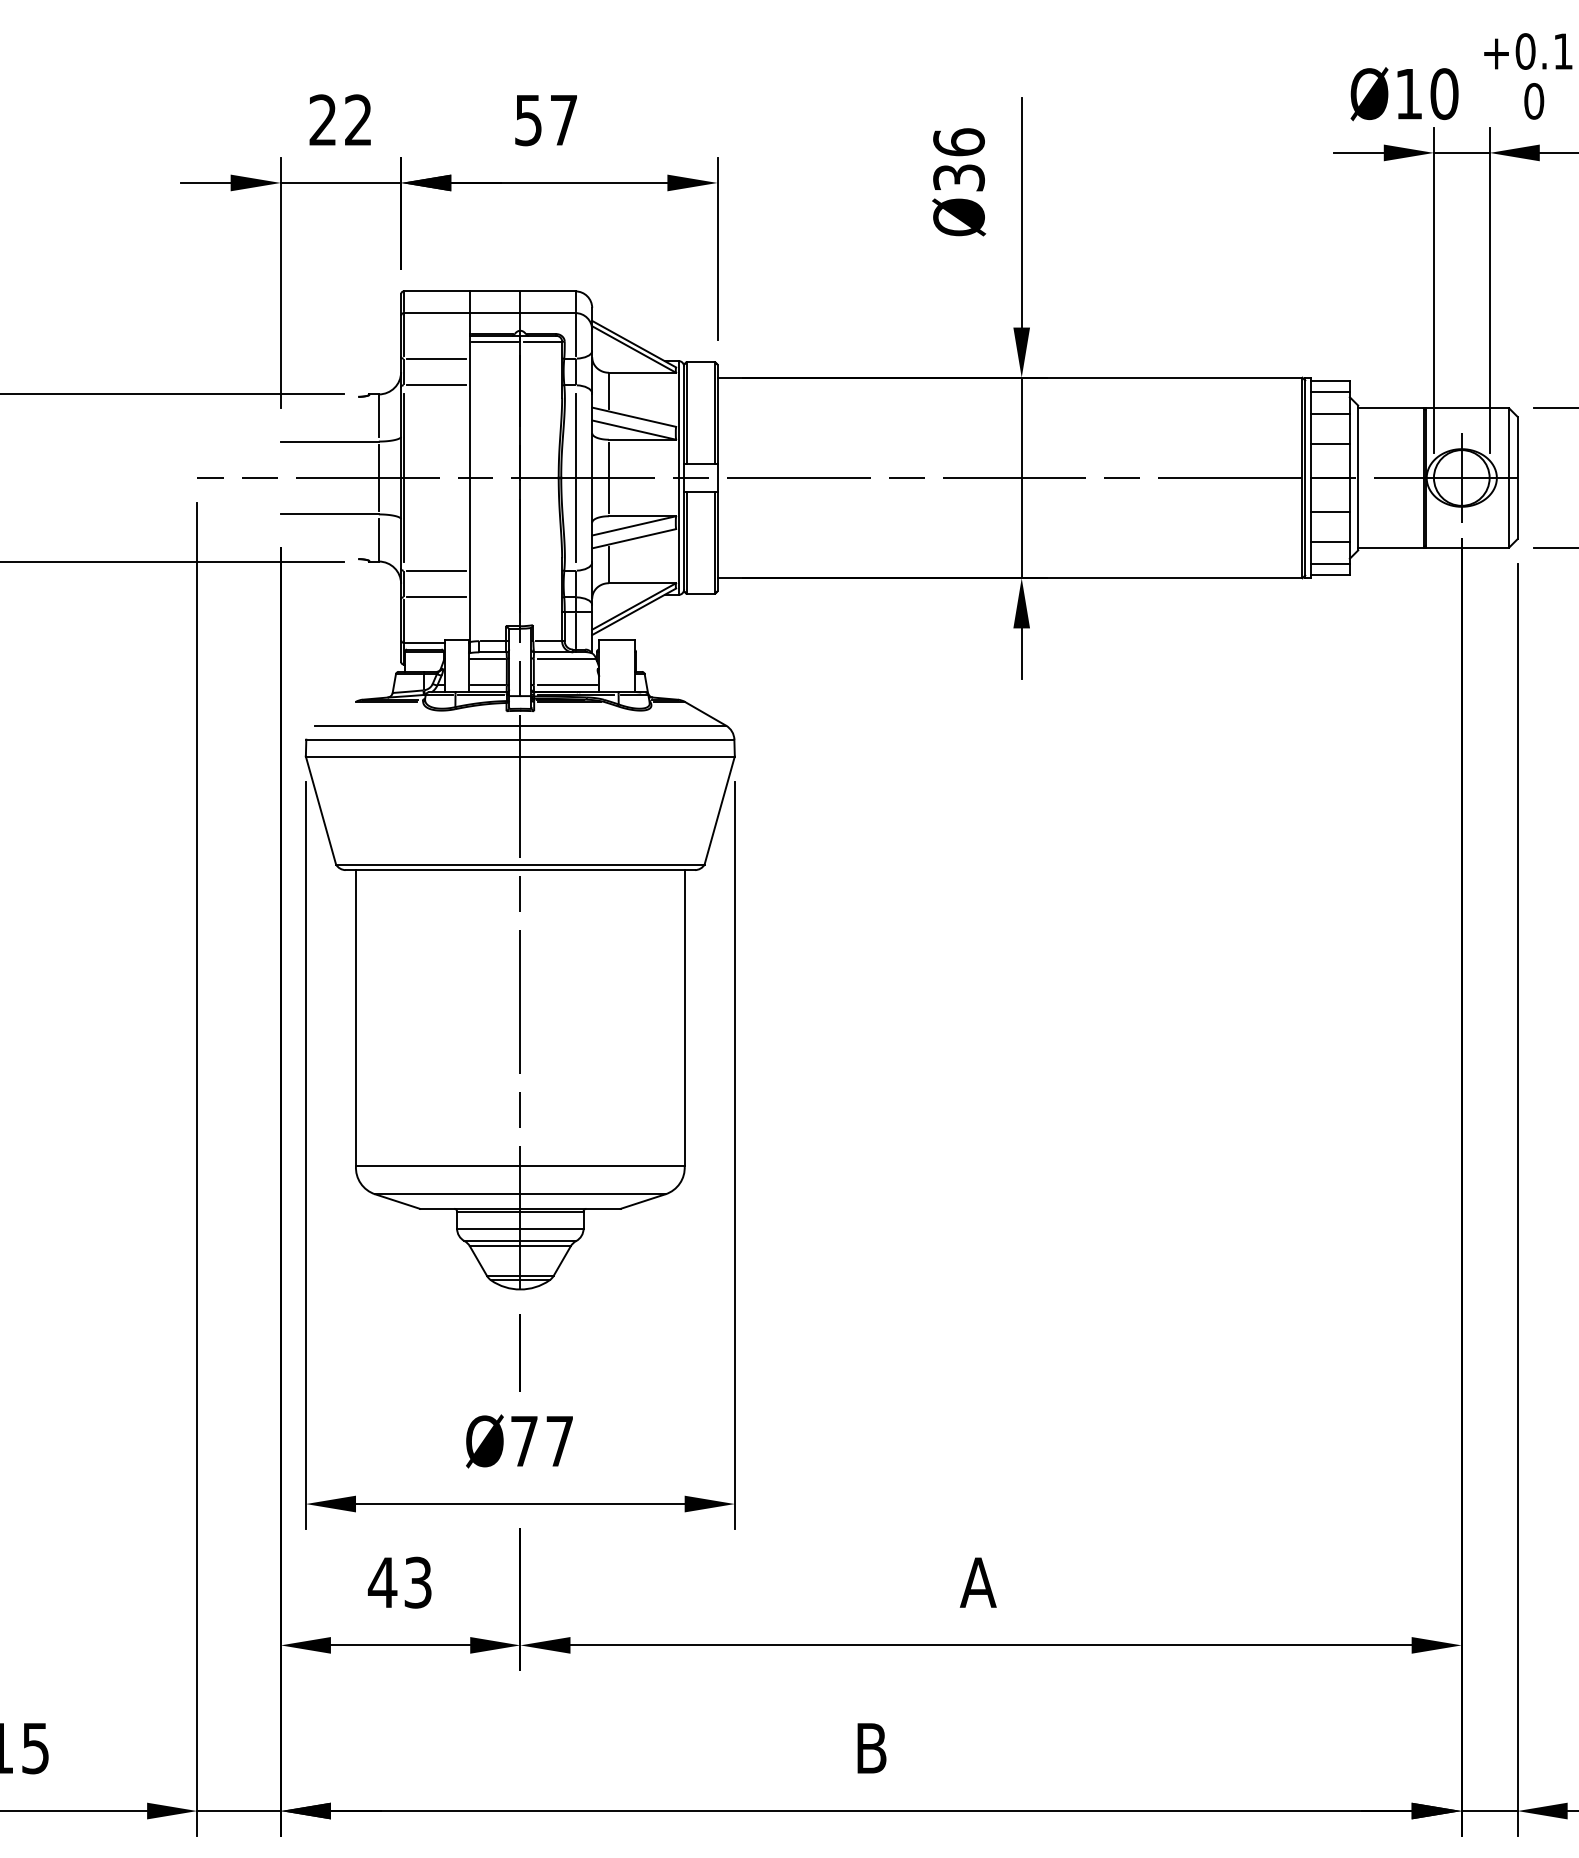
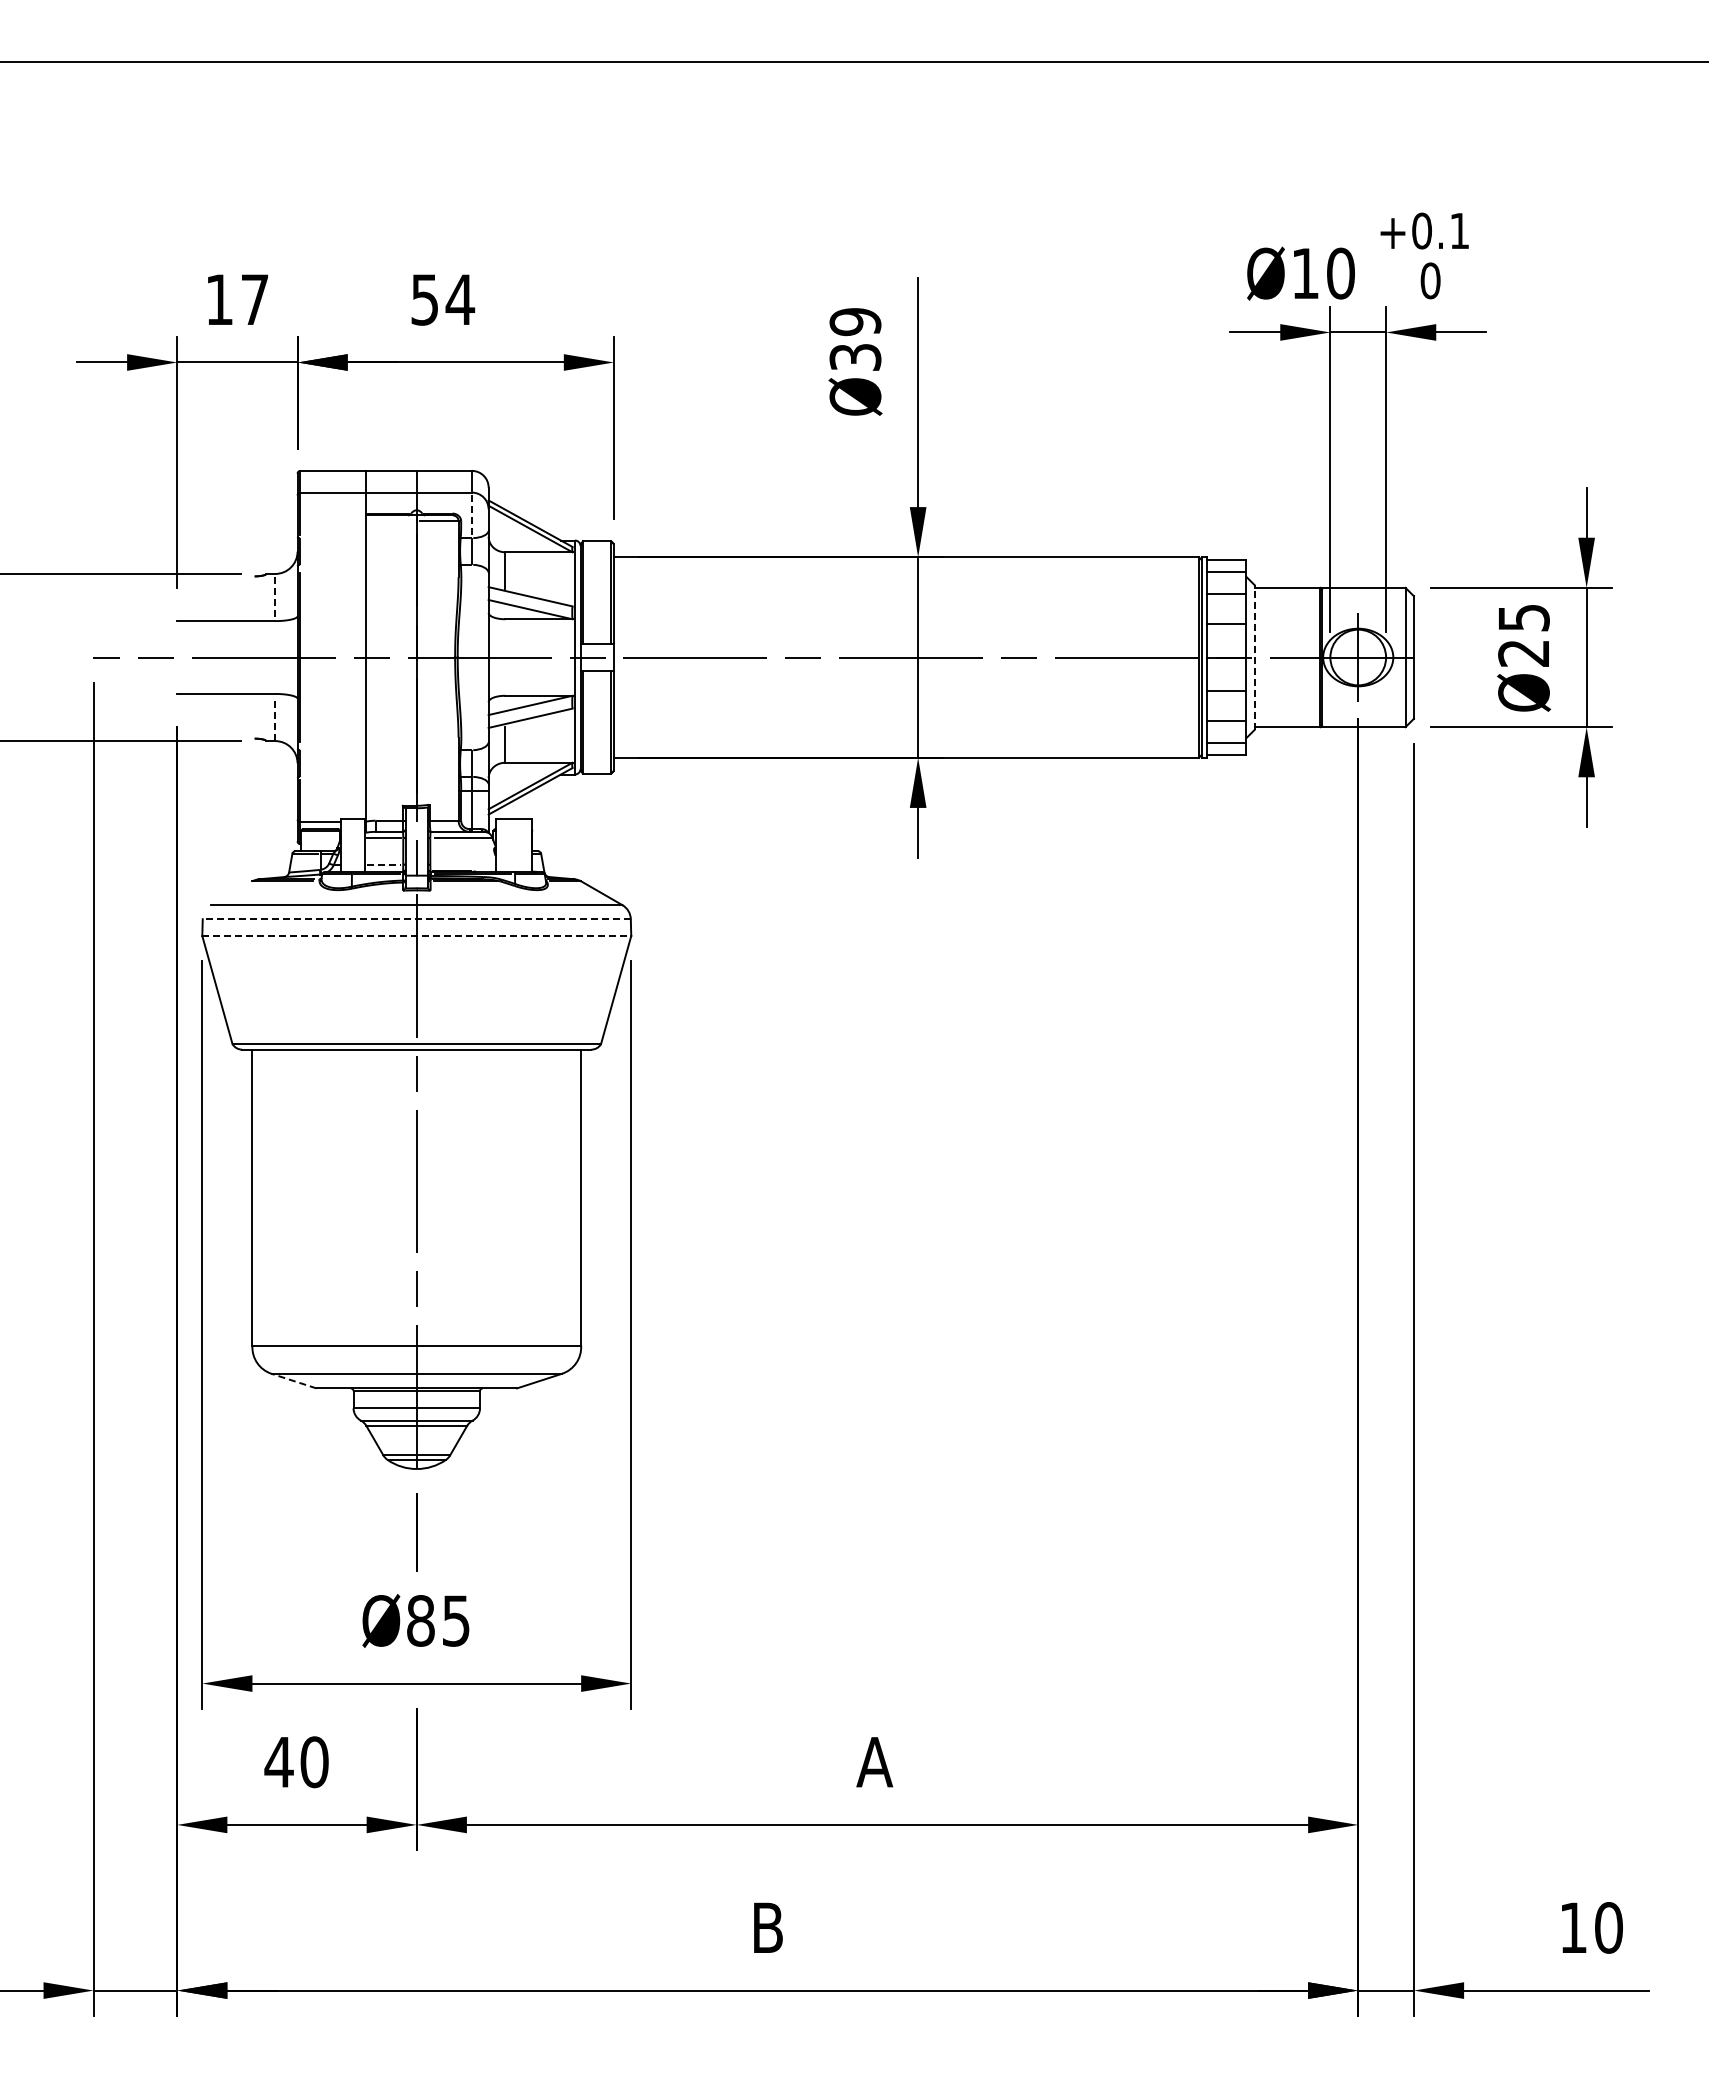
text: (340, 118) -> (236, 298), 22 -> 17
text: (564, 119) -> (460, 299), 57 -> 54
text: (959, 141) -> (855, 321), Ø36 -> Ø39
line: (575, 333) -> (471, 513), solid -> dashed
line: (495, 341) -> (391, 521), removed
line: (436, 358) -> (332, 538), removed
line: (436, 384) -> (332, 564), removed
line: (379, 415) -> (275, 595), solid -> dashed
line: (379, 477) -> (275, 657), removed
line: (575, 477) -> (471, 657), removed
line: (609, 477) -> (505, 657), removed
line: (1358, 477) -> (1254, 657), solid -> dashed
line: (379, 539) -> (275, 719), solid -> dashed
line: (436, 570) -> (332, 750), removed
line: (436, 596) -> (332, 776), removed
line: (488, 684) -> (384, 864), solid -> dashed
line: (567, 684) -> (463, 864), removed
line: (520, 739) -> (416, 919), solid -> dashed
line: (521, 756) -> (417, 936), solid -> dashed
line: (398, 1201) -> (294, 1381), solid -> dashed
text: (542, 1440) -> (438, 1620), Ø77 -> Ø85
text: (418, 1582) -> (314, 1762), 43 -> 40

